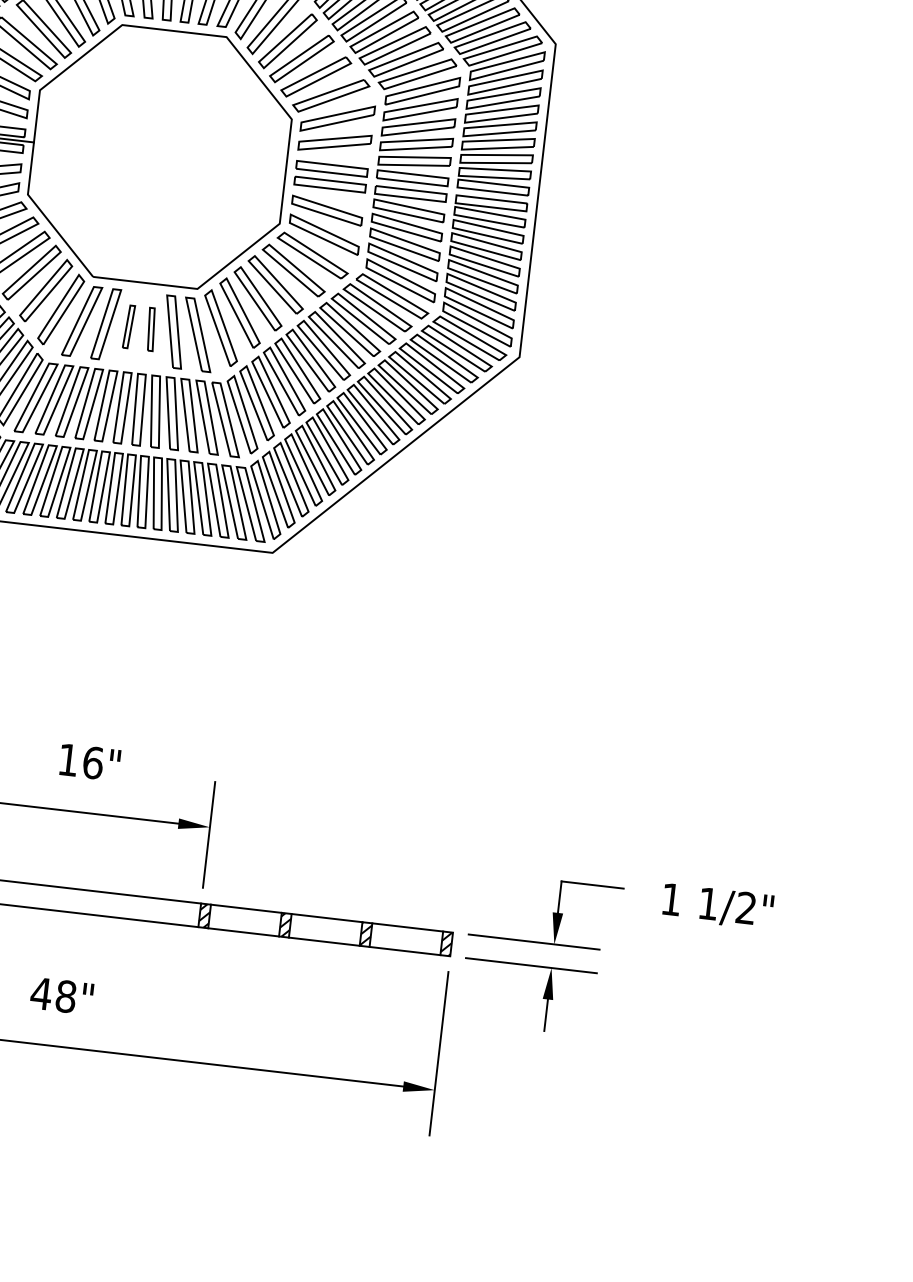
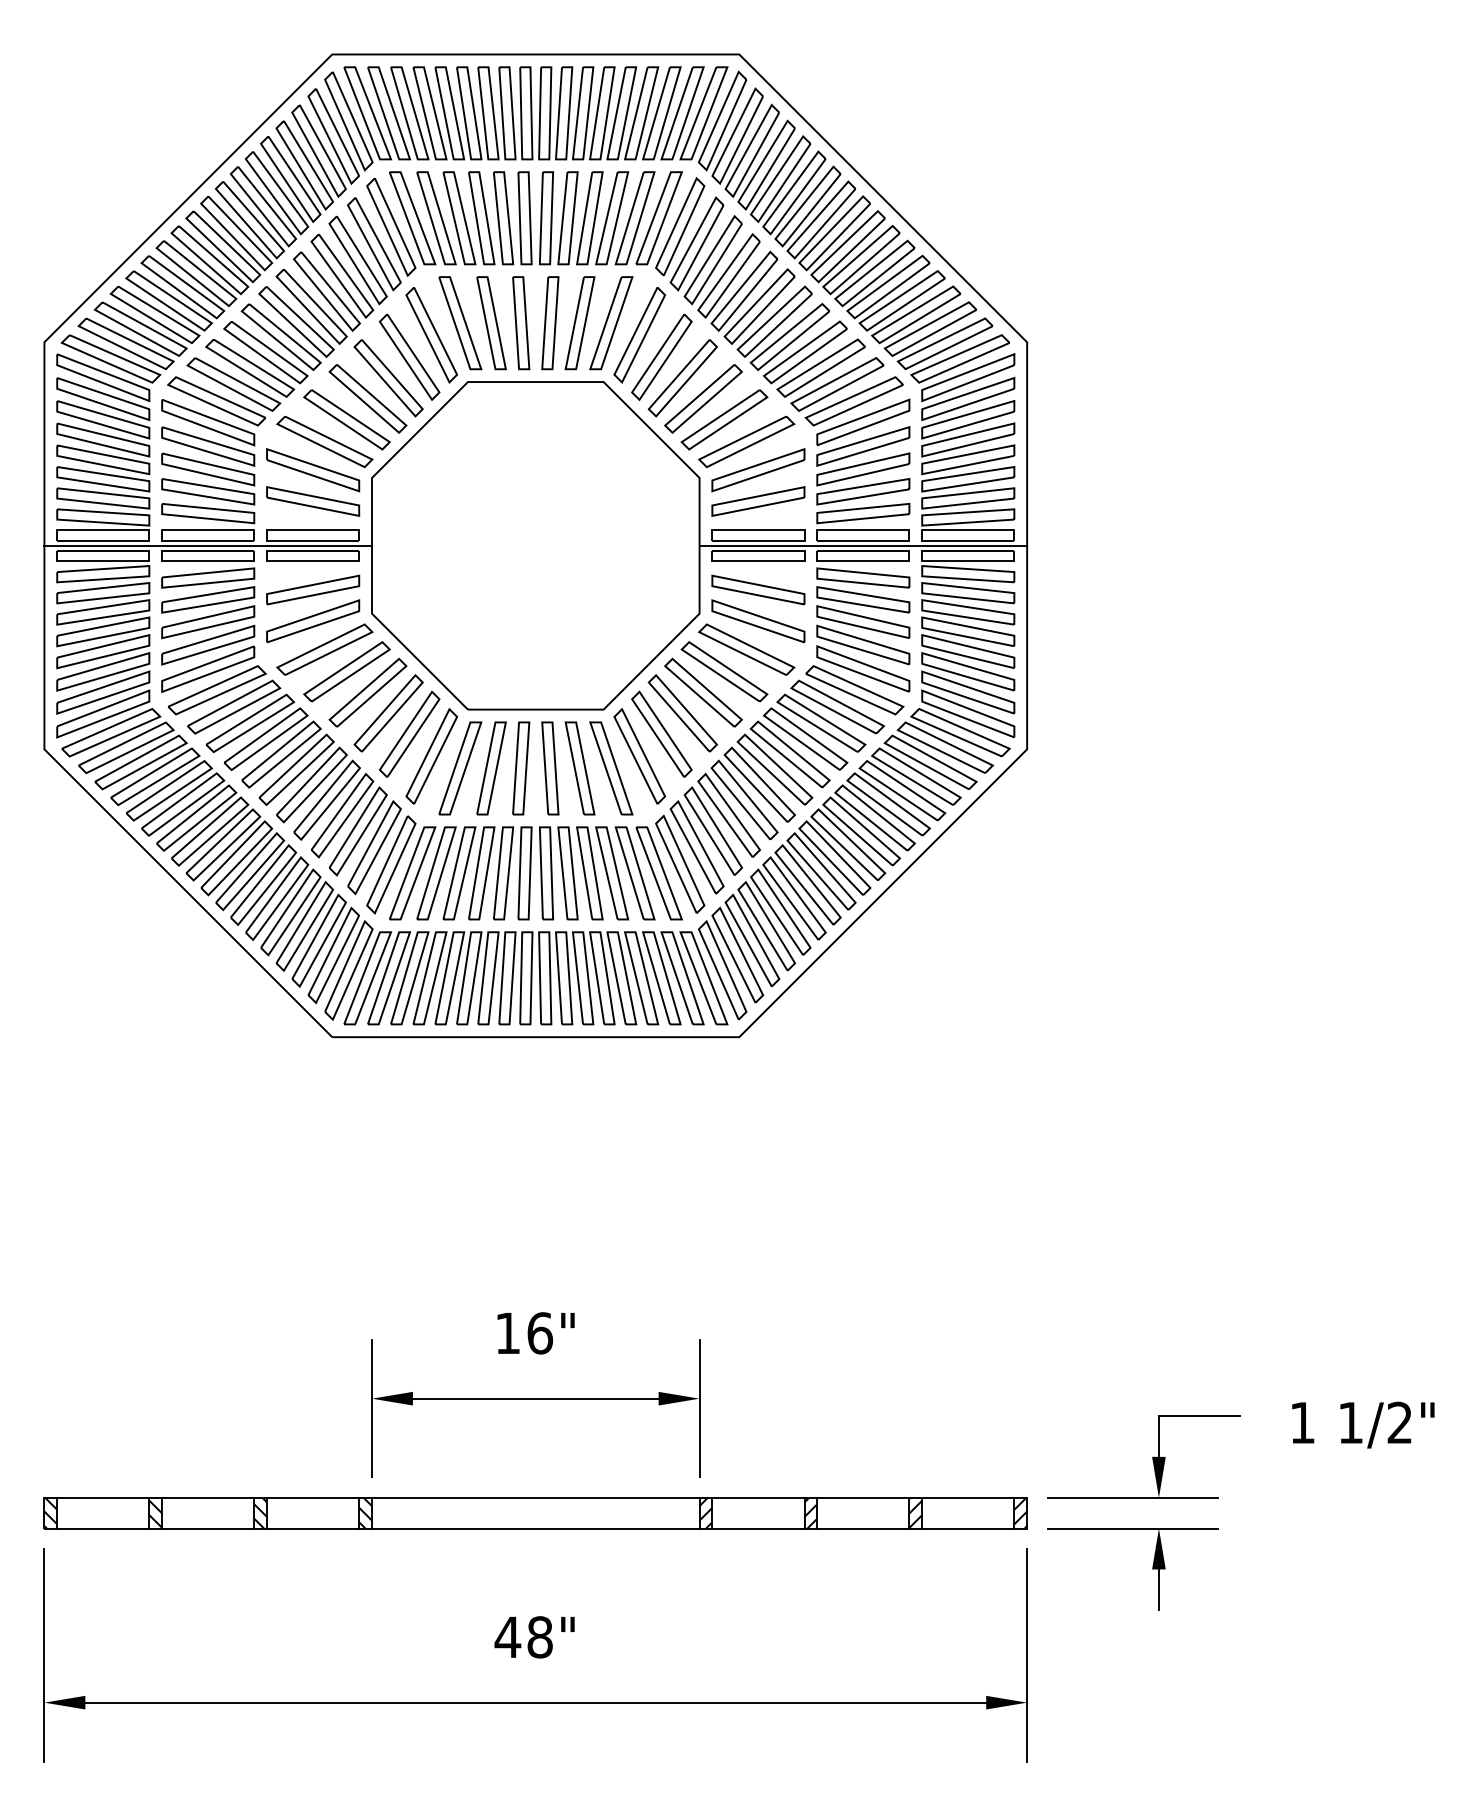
line: (411, 185) -> (863, 545), added
part: (129, 326) -> (521, 768), size x1.67
part: (151, 329) -> (550, 768), size x1.67

